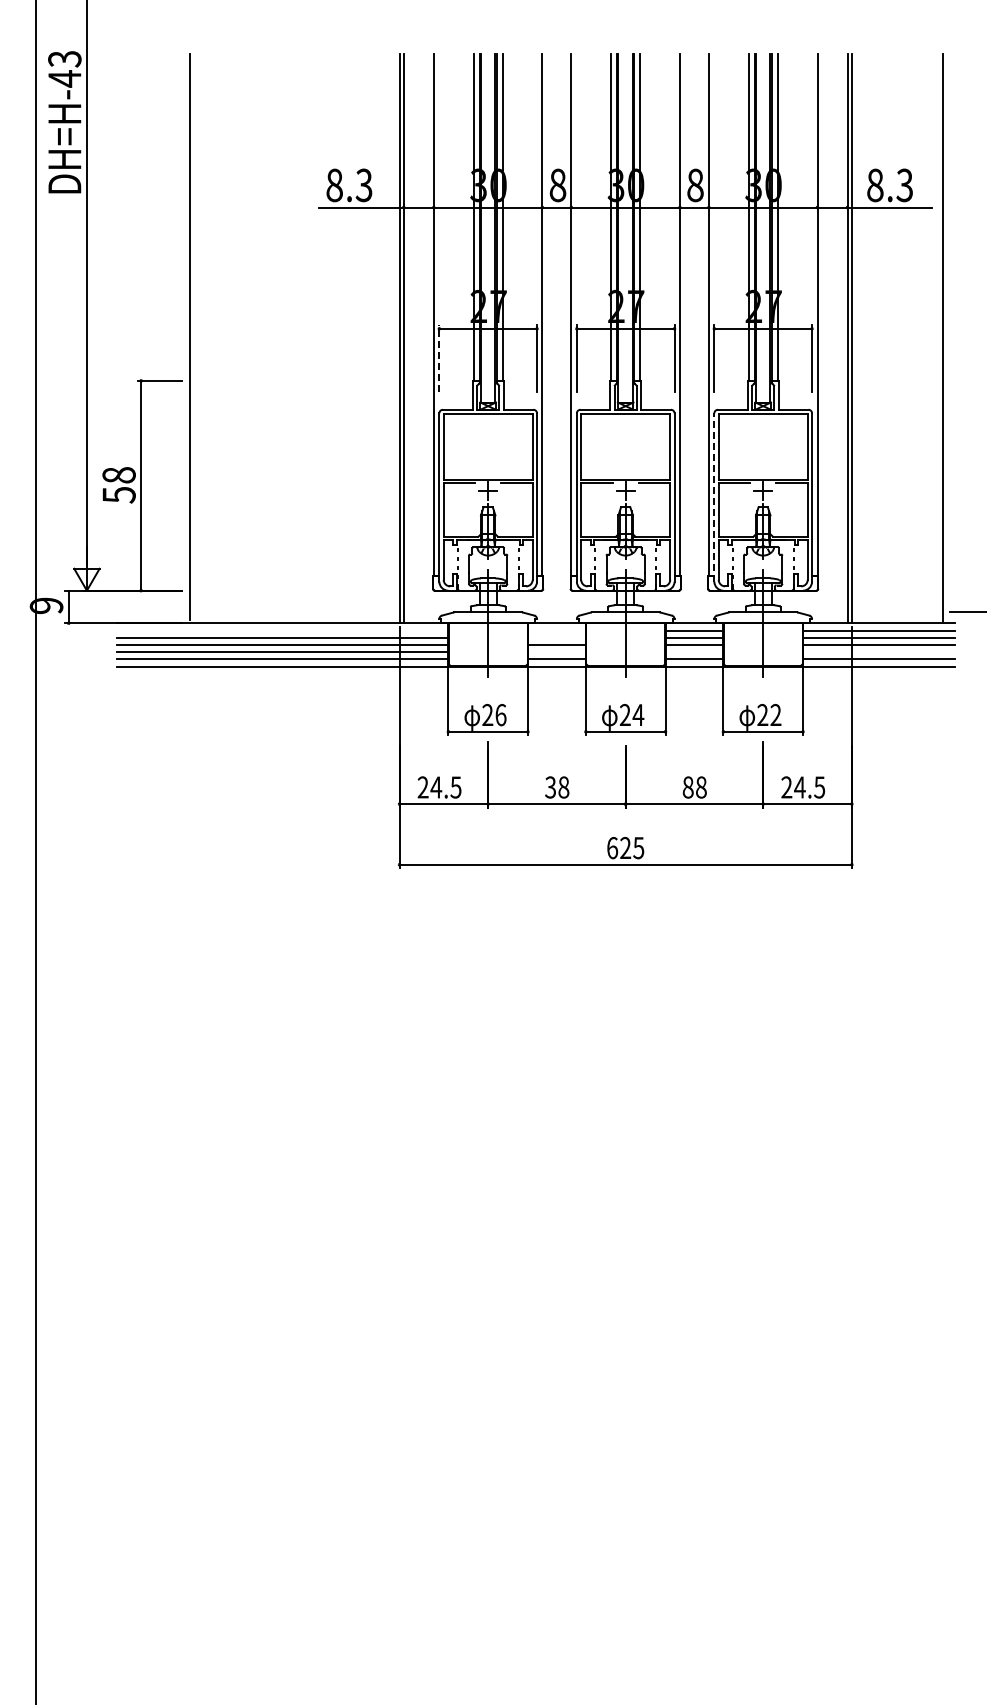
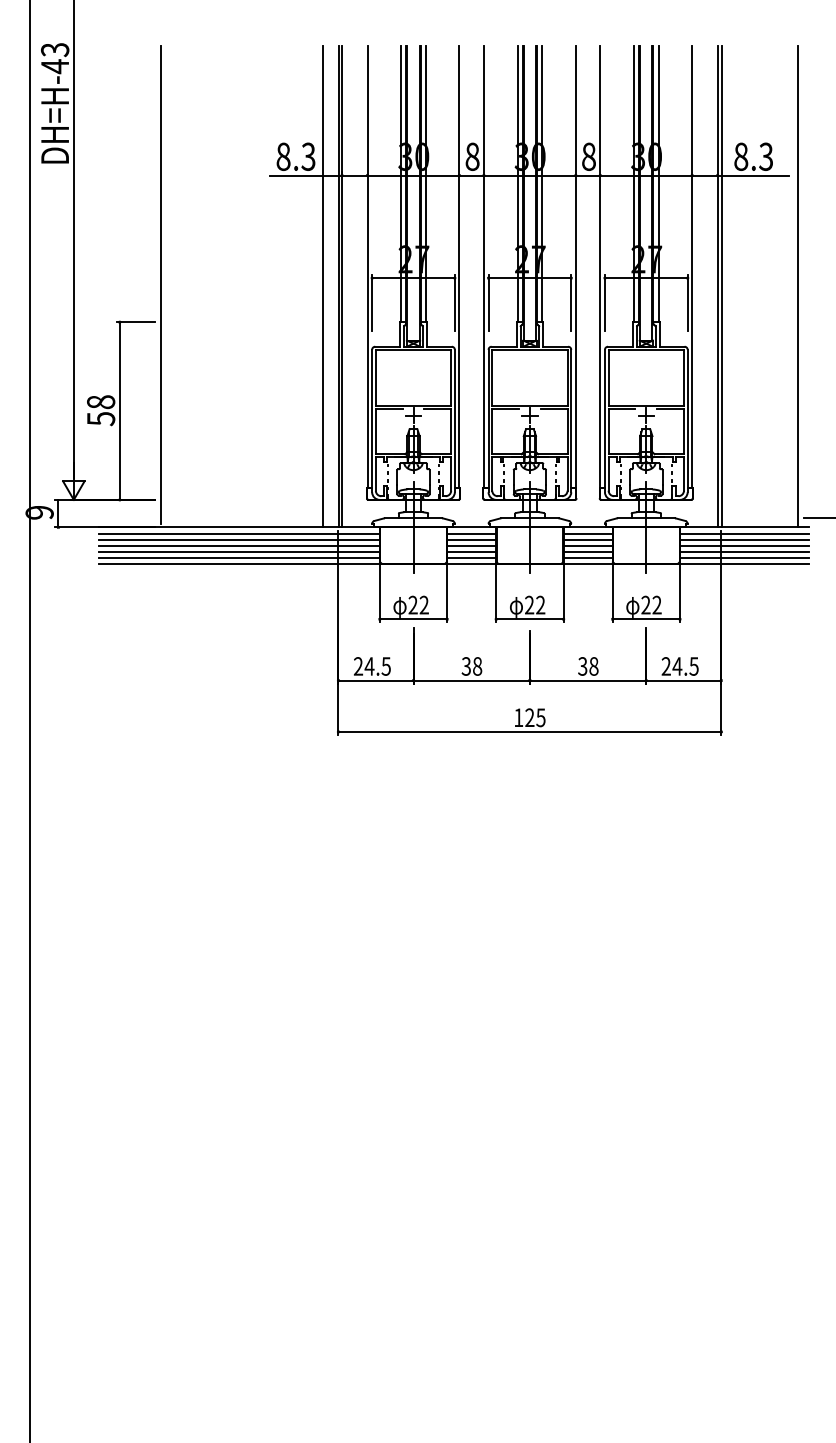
line: (381, 338) -> (323, 286), added
line: (439, 357) -> (372, 302), dashed -> solid
line: (714, 497) -> (605, 420), dashed -> solid
line: (282, 630) -> (239, 533), added
line: (556, 630) -> (471, 533), added
line: (556, 637) -> (471, 539), added
line: (556, 652) -> (471, 552), added
line: (694, 652) -> (588, 552), added
line: (879, 652) -> (744, 552), added
text: (500, 714) -> (423, 604), 26 -> 22
text: (638, 714) -> (540, 604), 24 -> 22
text: (687, 787) -> (582, 666), 88 -> 38
text: (612, 848) -> (518, 718), 625 -> 125

